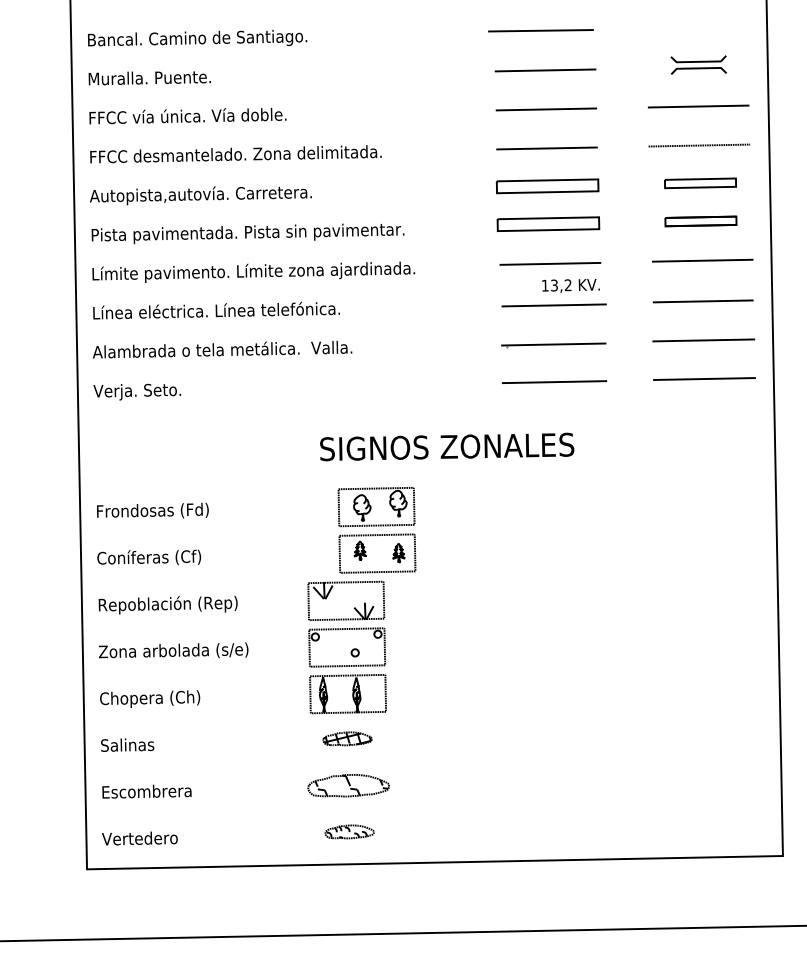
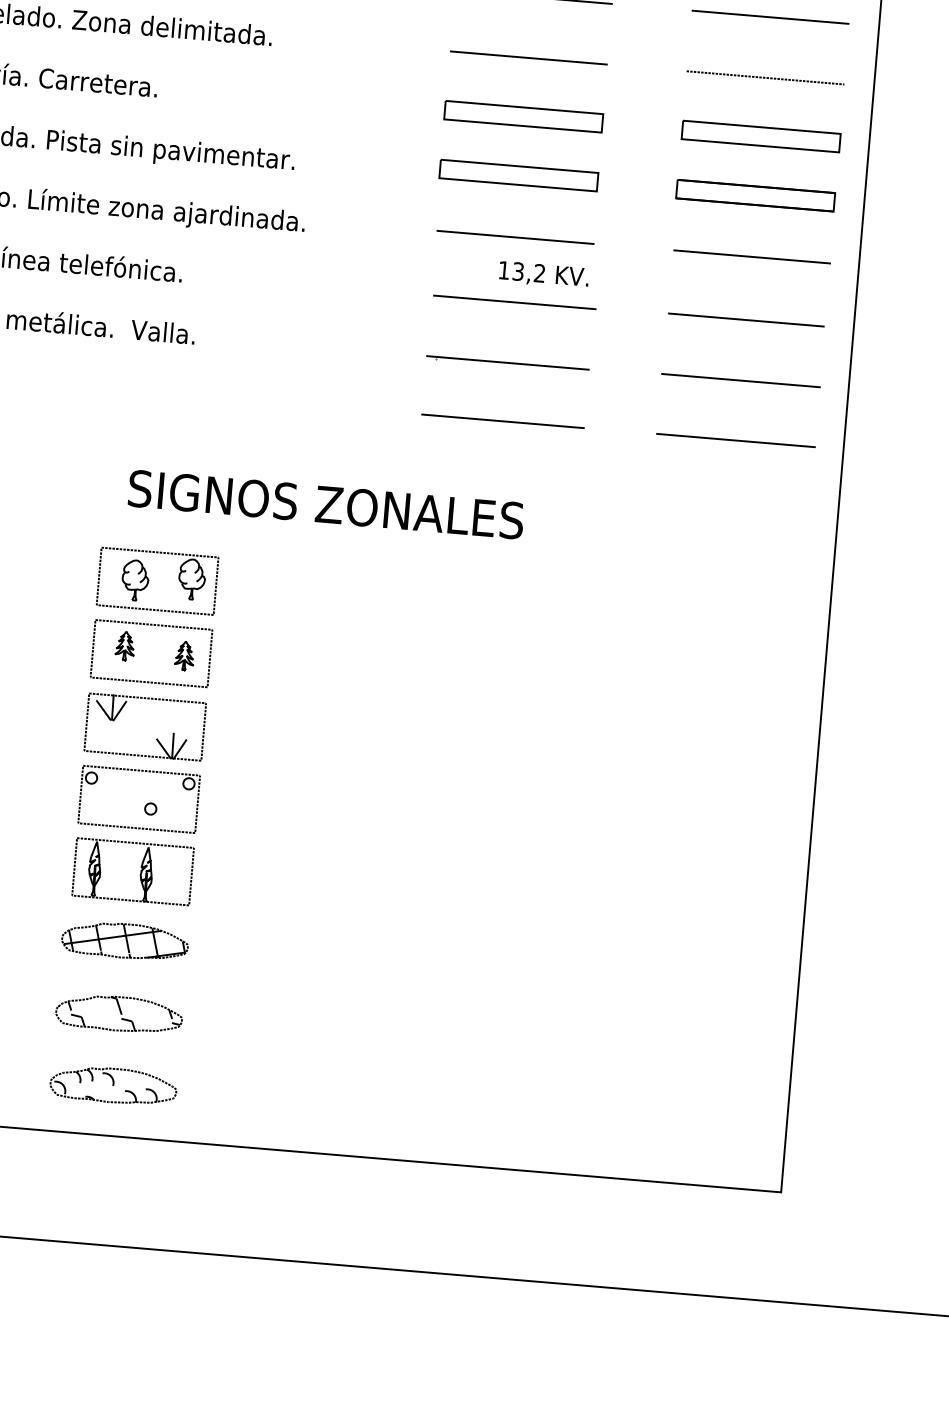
part: (700, 183) -> (761, 136), size x1.43
part: (700, 221) -> (754, 195), size x1.43
part: (376, 530) -> (153, 617), moved
part: (347, 738) -> (125, 940), size x1.67
part: (349, 831) -> (113, 1084), size x1.67

